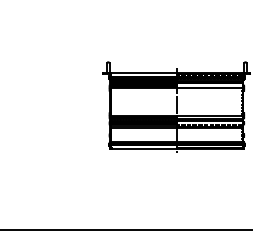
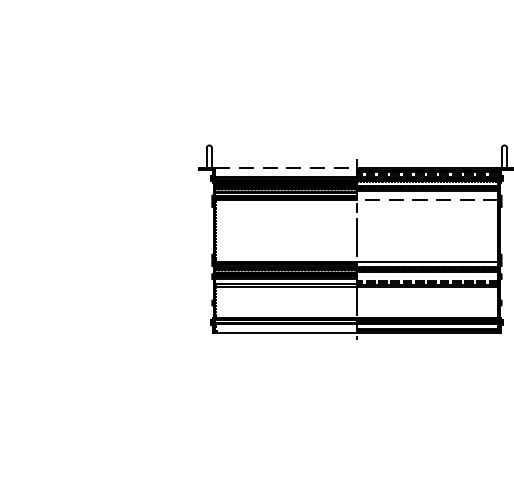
line: (144, 72) -> (287, 167), solid -> dashed
line: (209, 87) -> (427, 199), solid -> dashed

